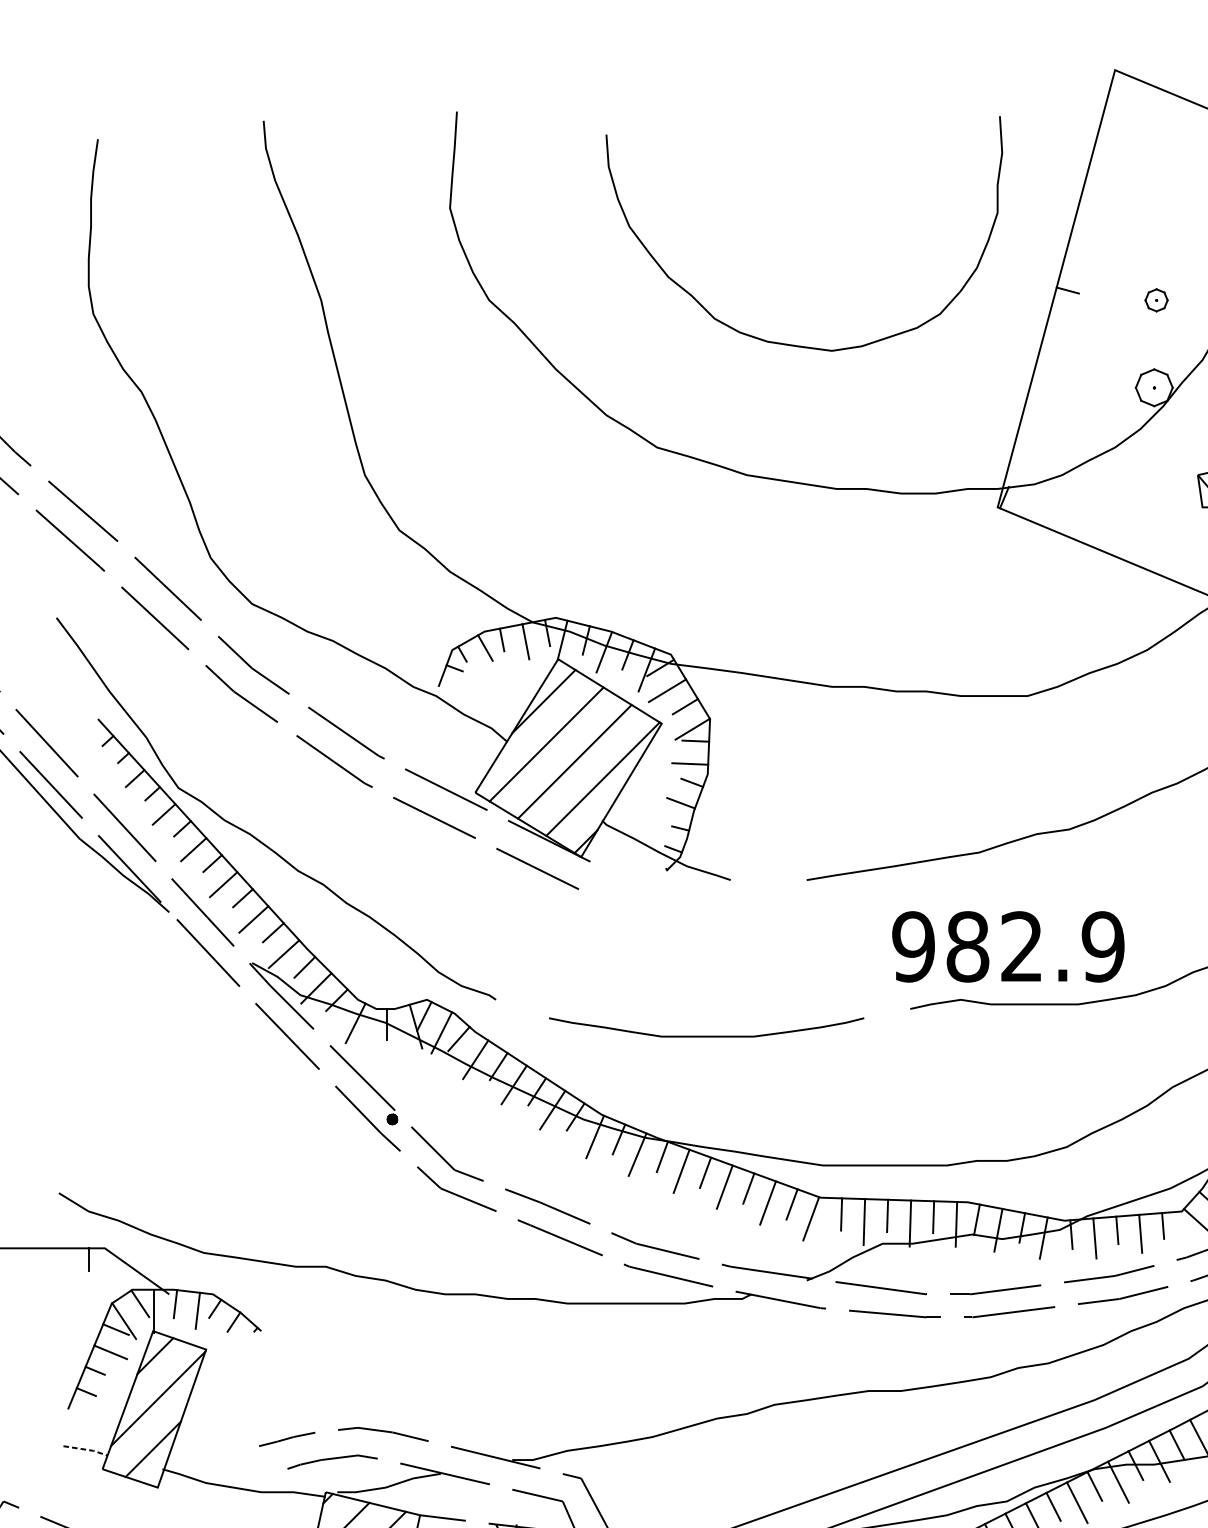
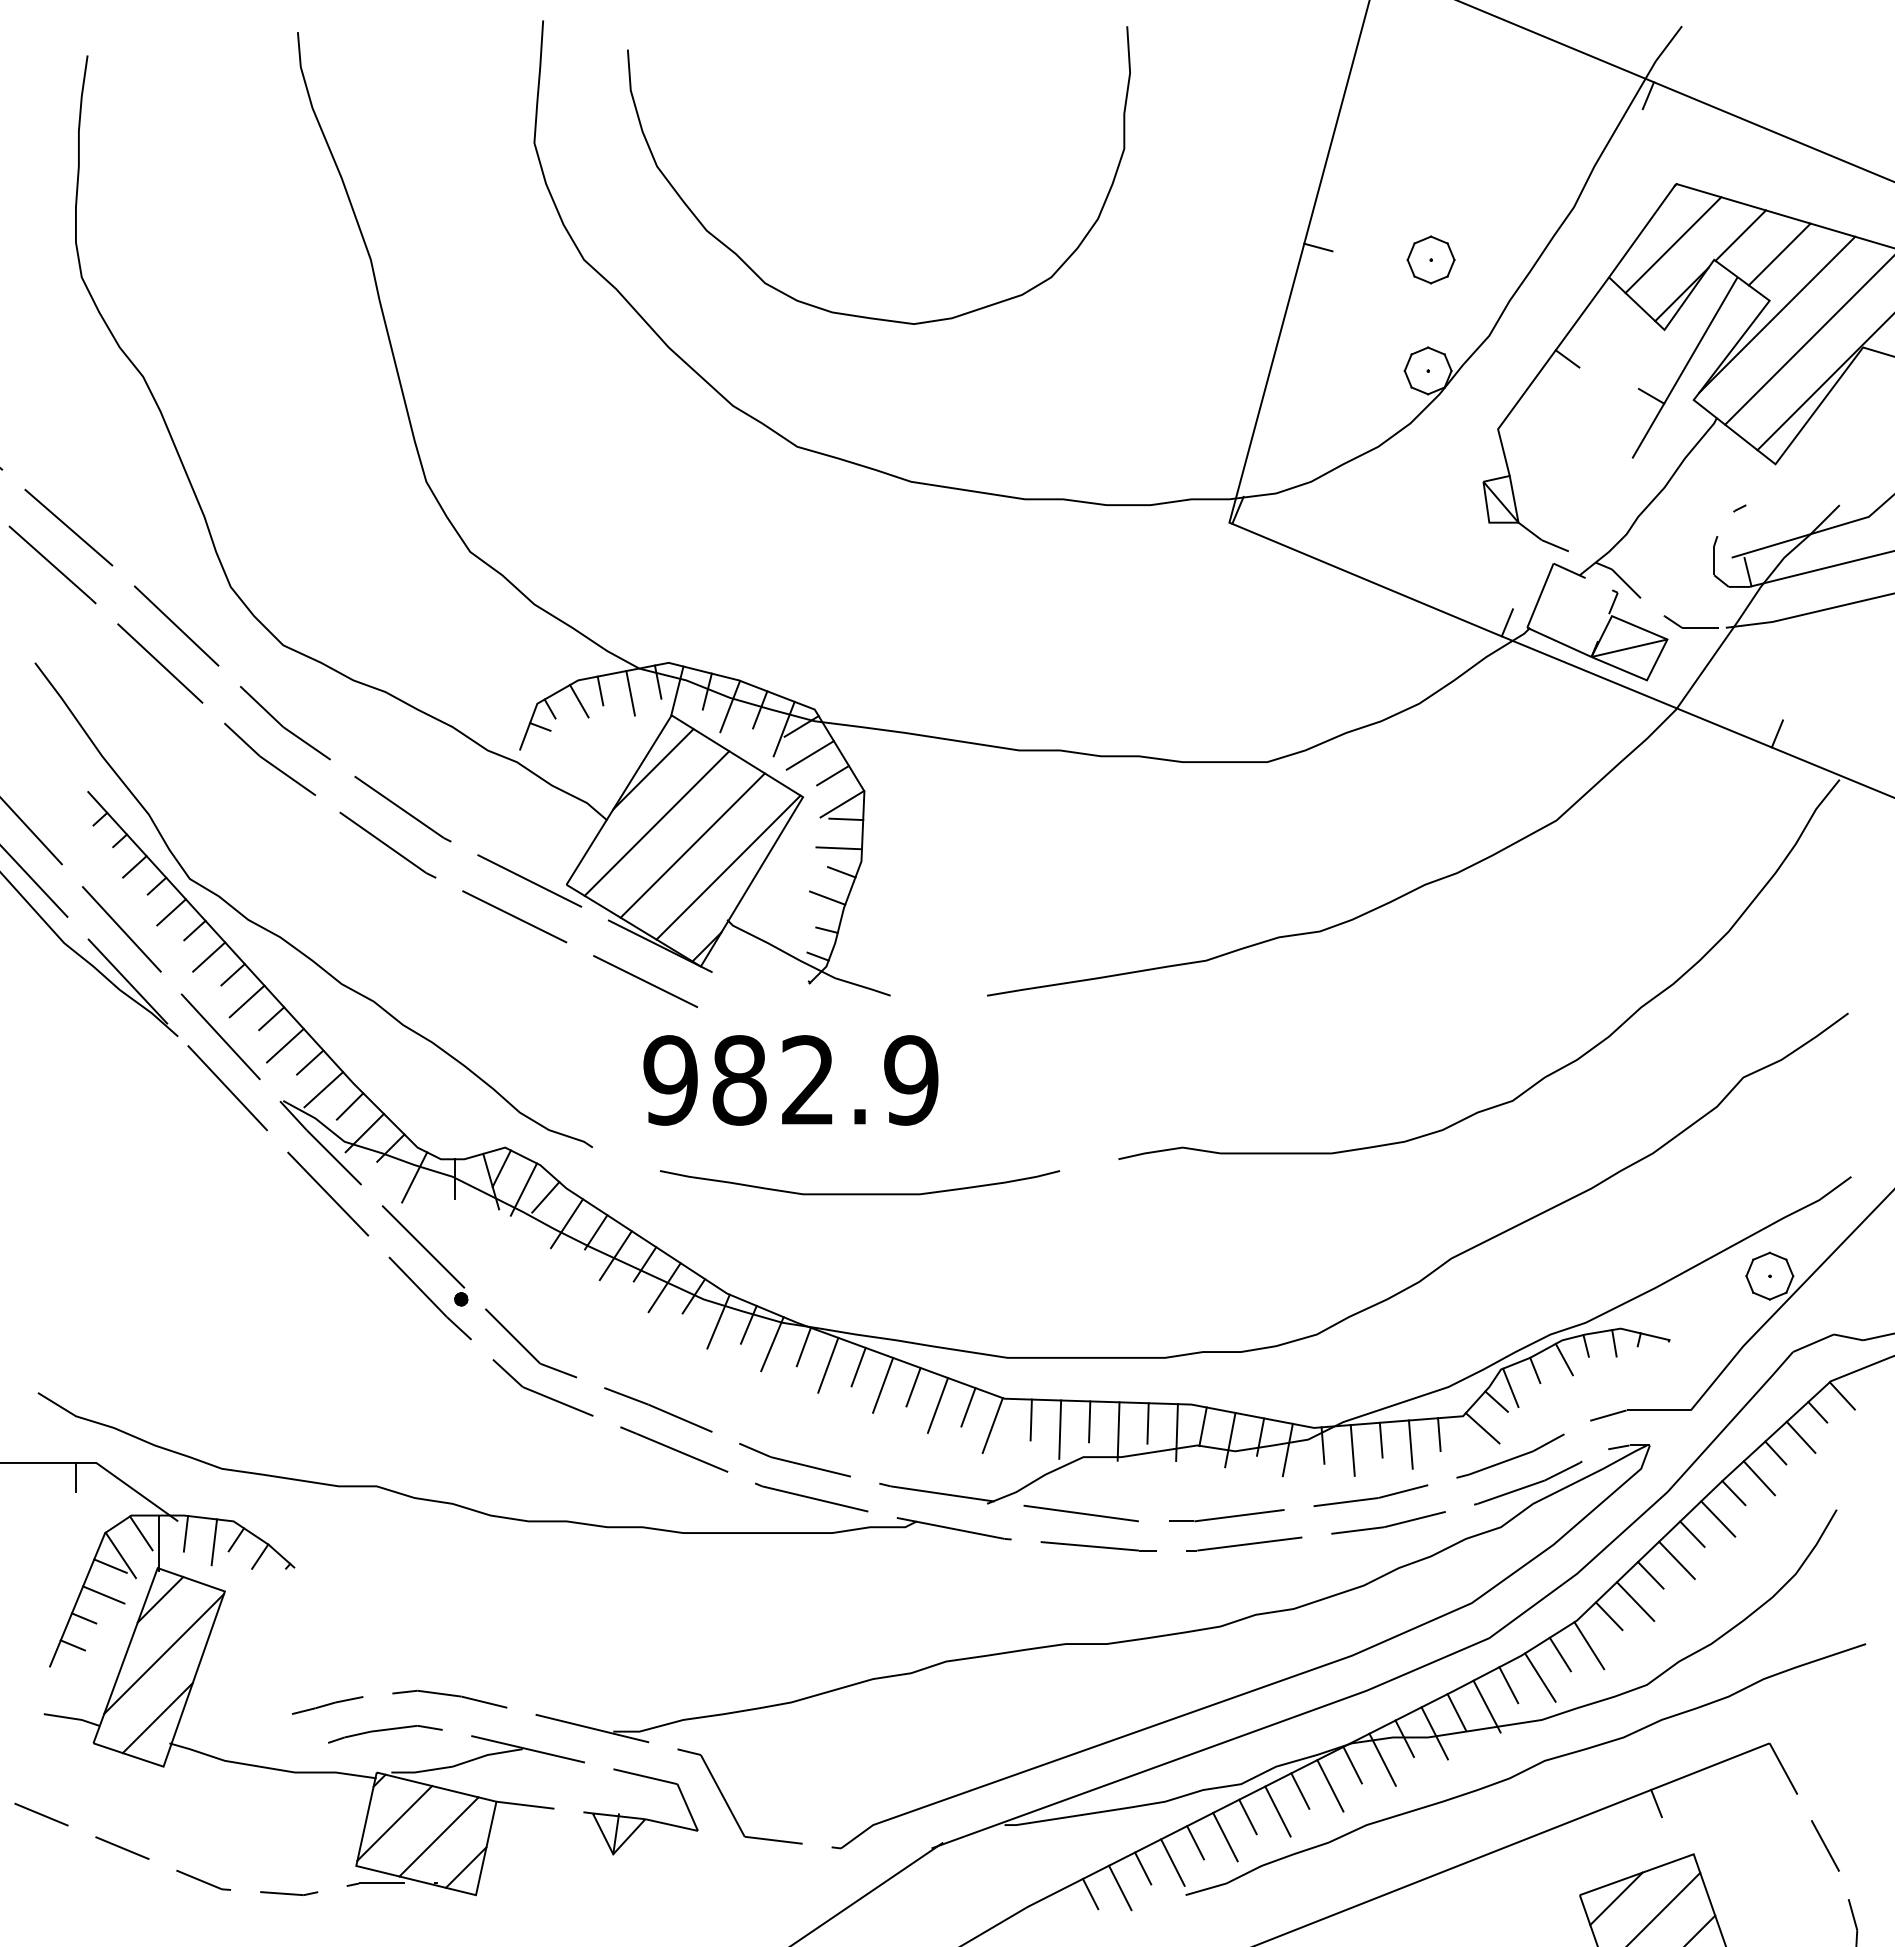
part: (1156, 299) -> (1430, 259), size x1.67
curve: (785, 343) -> (854, 314), moved
text: (1008, 946) -> (790, 1080), moved
line: (86, 1449) -> (73, 1718), dashed -> solid

